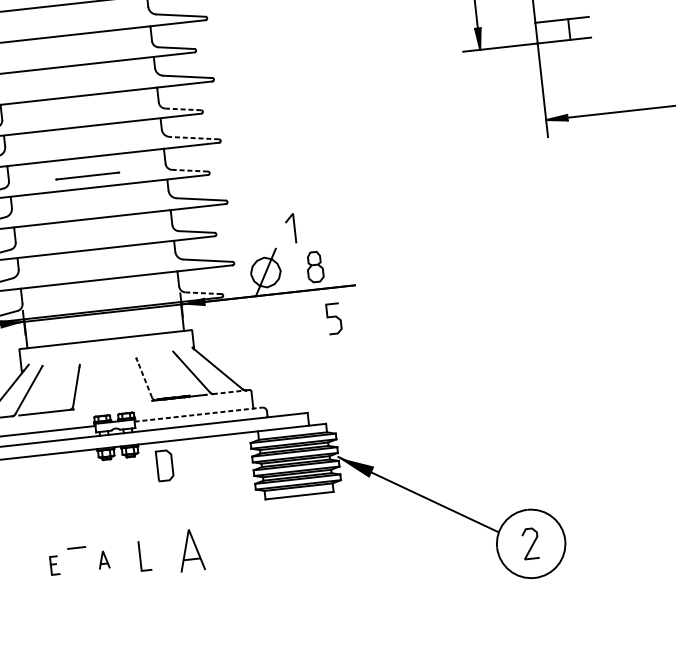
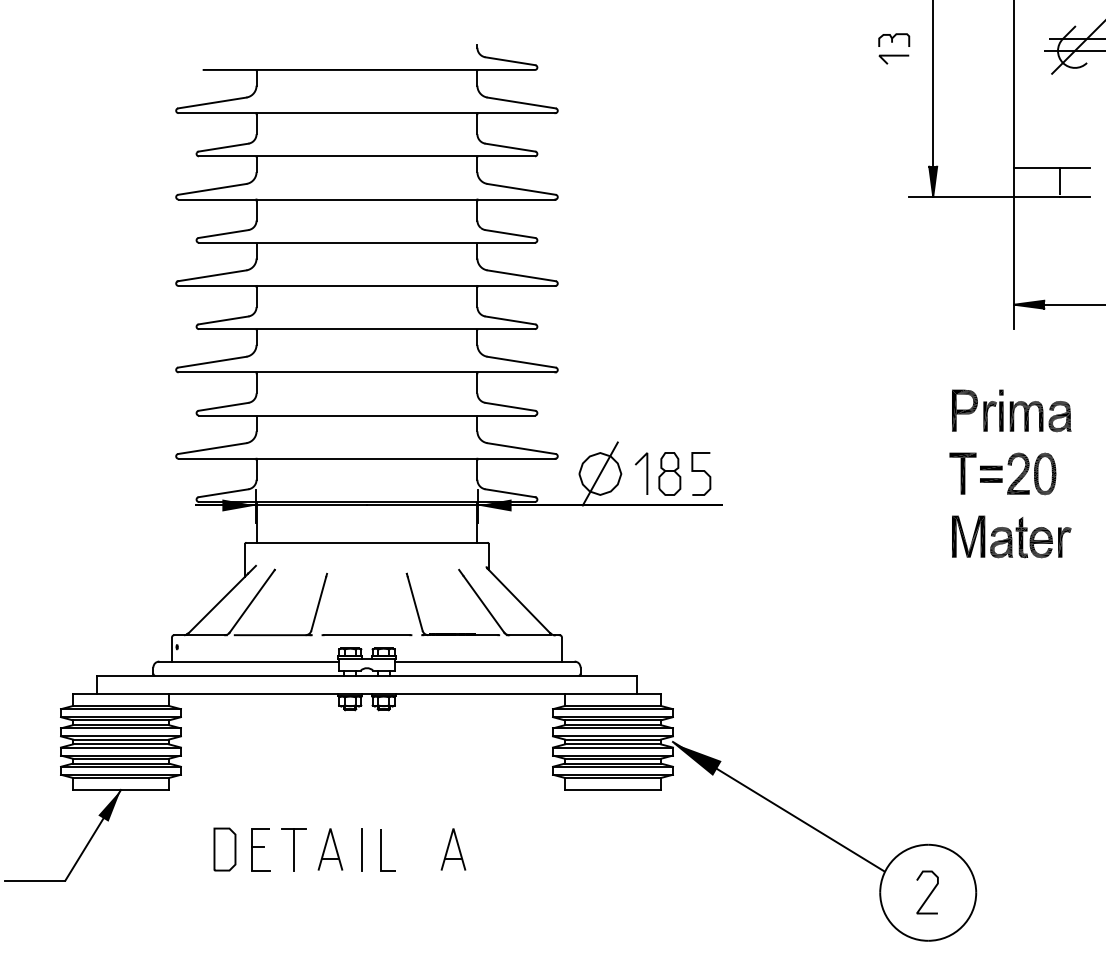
line: (182, 109) -> (509, 233), dashed -> solid
line: (194, 137) -> (521, 275), dashed -> solid
line: (189, 170) -> (509, 320), dashed -> solid
line: (87, 176) -> (366, 635), moved
line: (294, 228) -> (646, 473), moved
part: (561, 243) -> (1016, 478), added
line: (202, 293) -> (509, 493), dashed -> solid
curve: (334, 317) -> (701, 471), moved
line: (144, 378) -> (415, 603), dashed -> solid
line: (228, 392) -> (529, 635), dashed -> solid
line: (199, 414) -> (485, 661), dashed -> solid
part: (164, 465) -> (224, 849), moved
part: (191, 550) -> (453, 849), size x0.71
line: (126, 557) -> (362, 849), added
part: (103, 559) -> (330, 849), size x1.67
line: (78, 562) -> (294, 849), added
part: (54, 565) -> (260, 849), size x1.67

